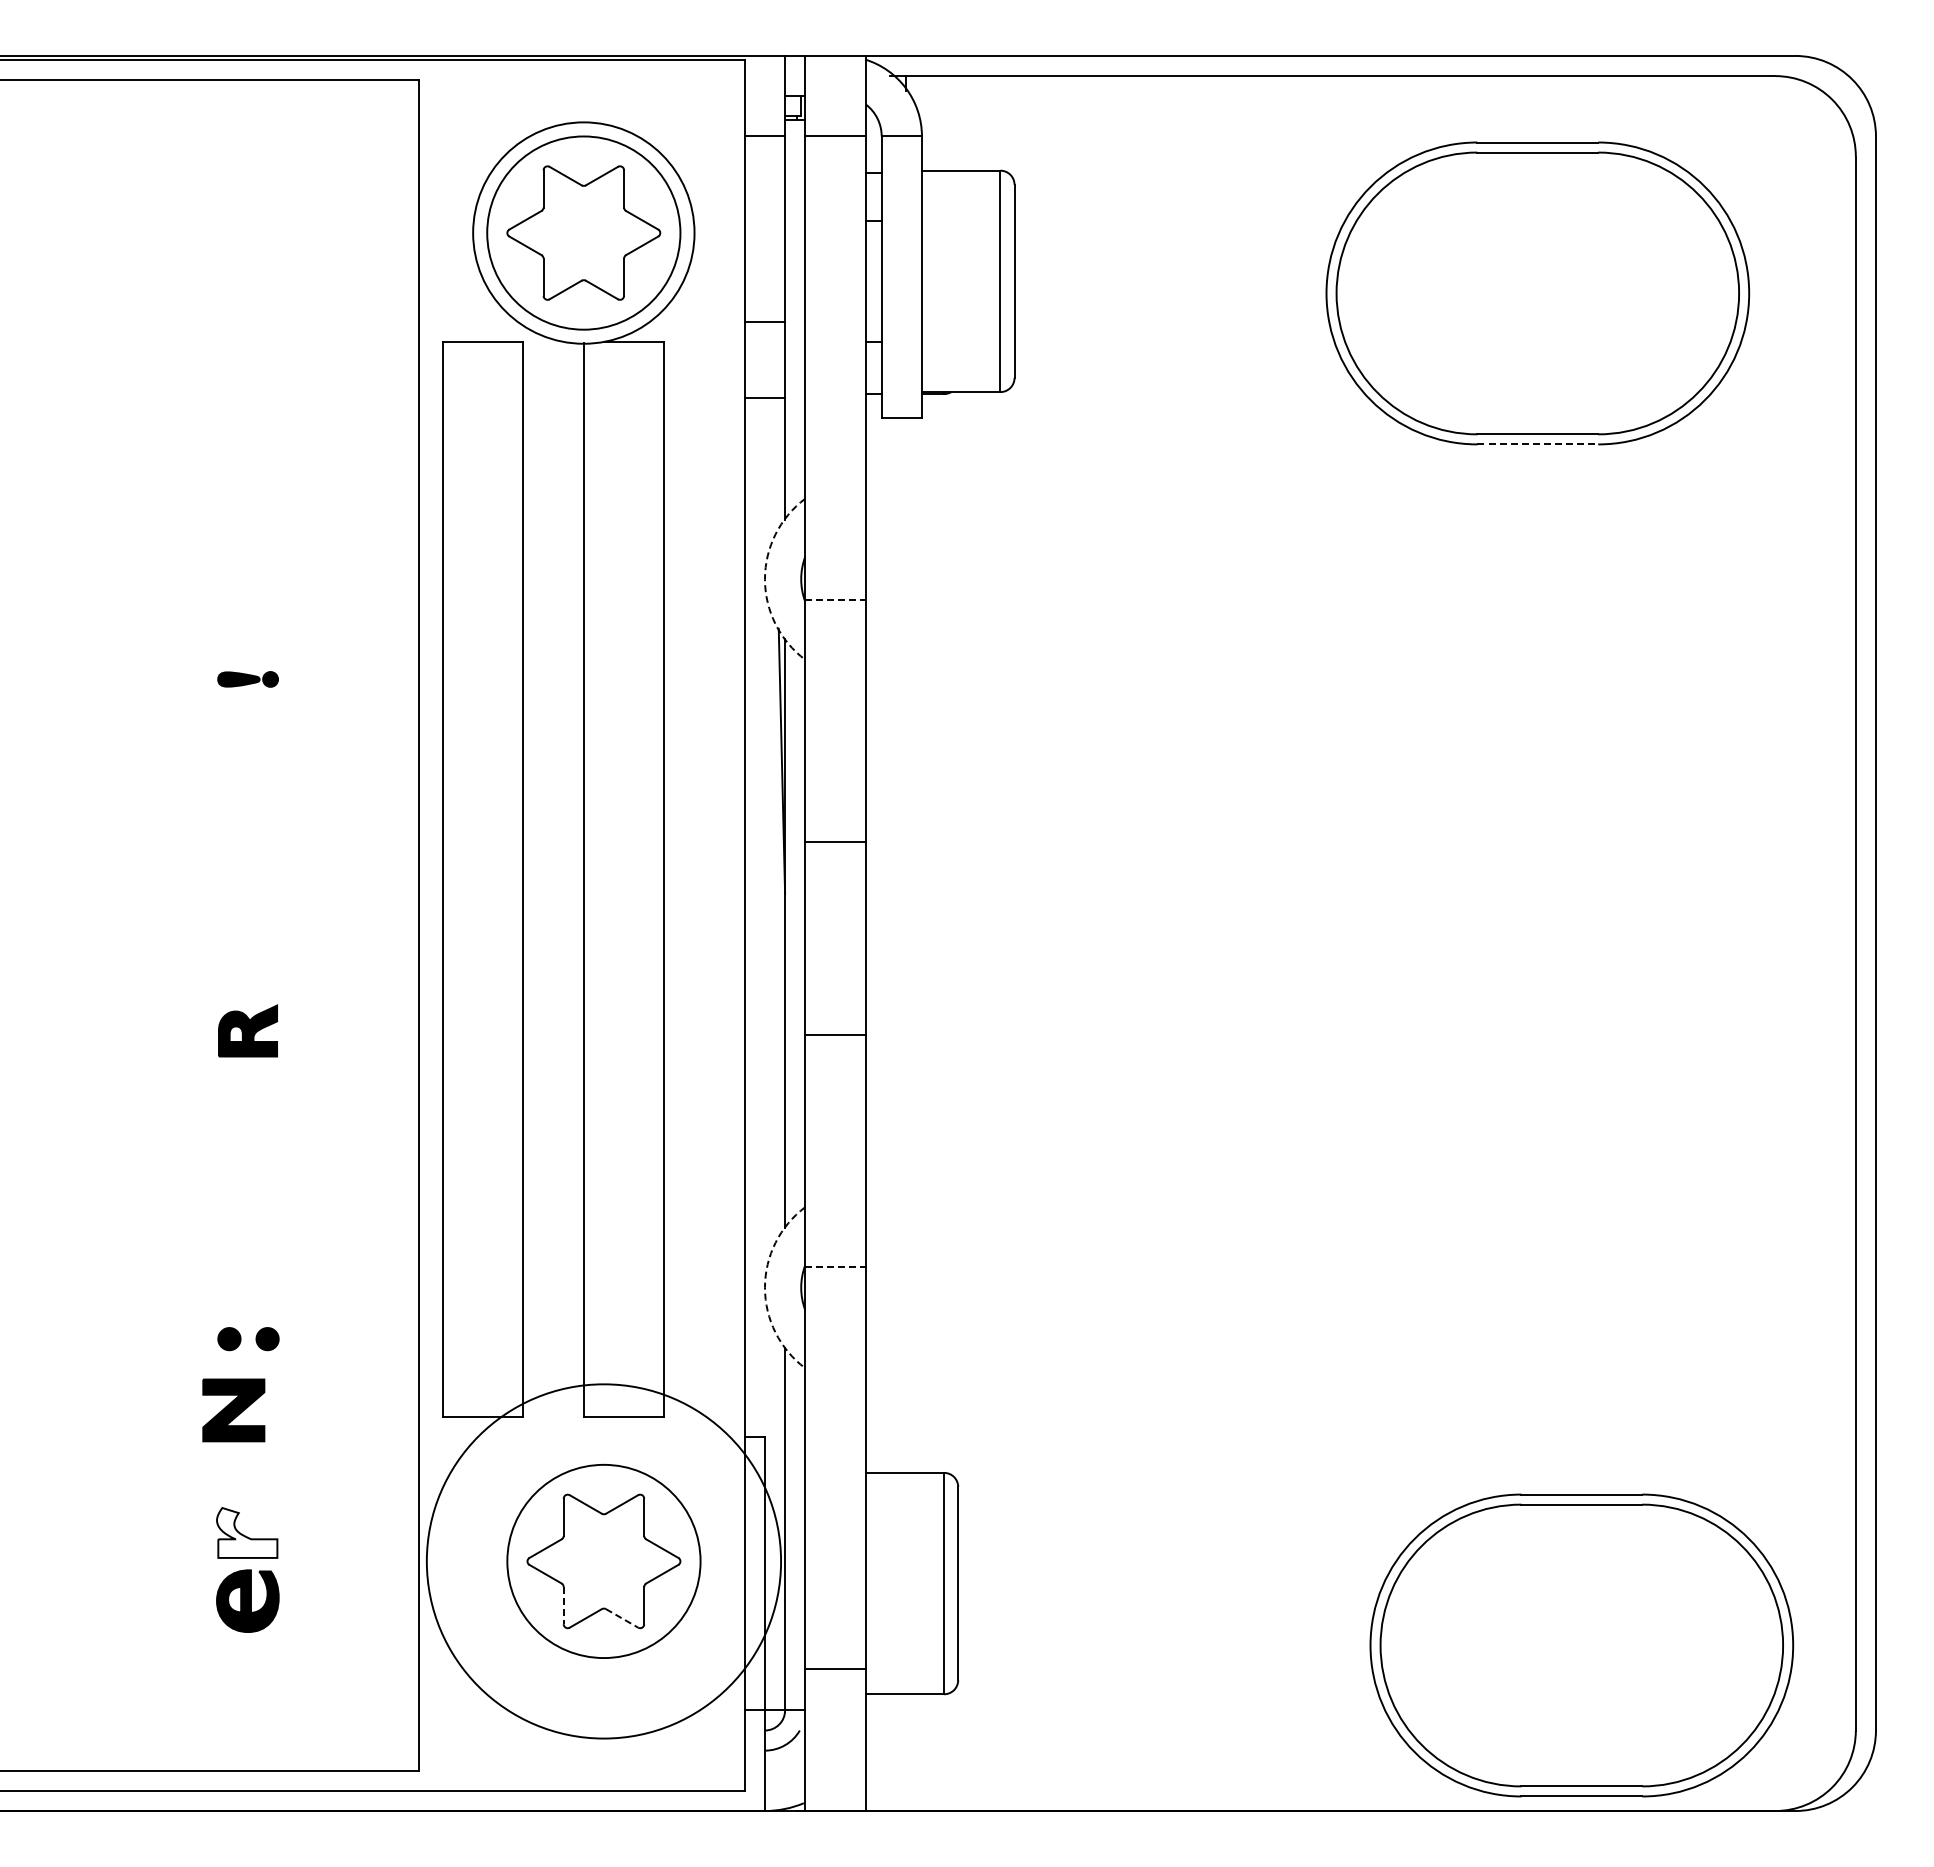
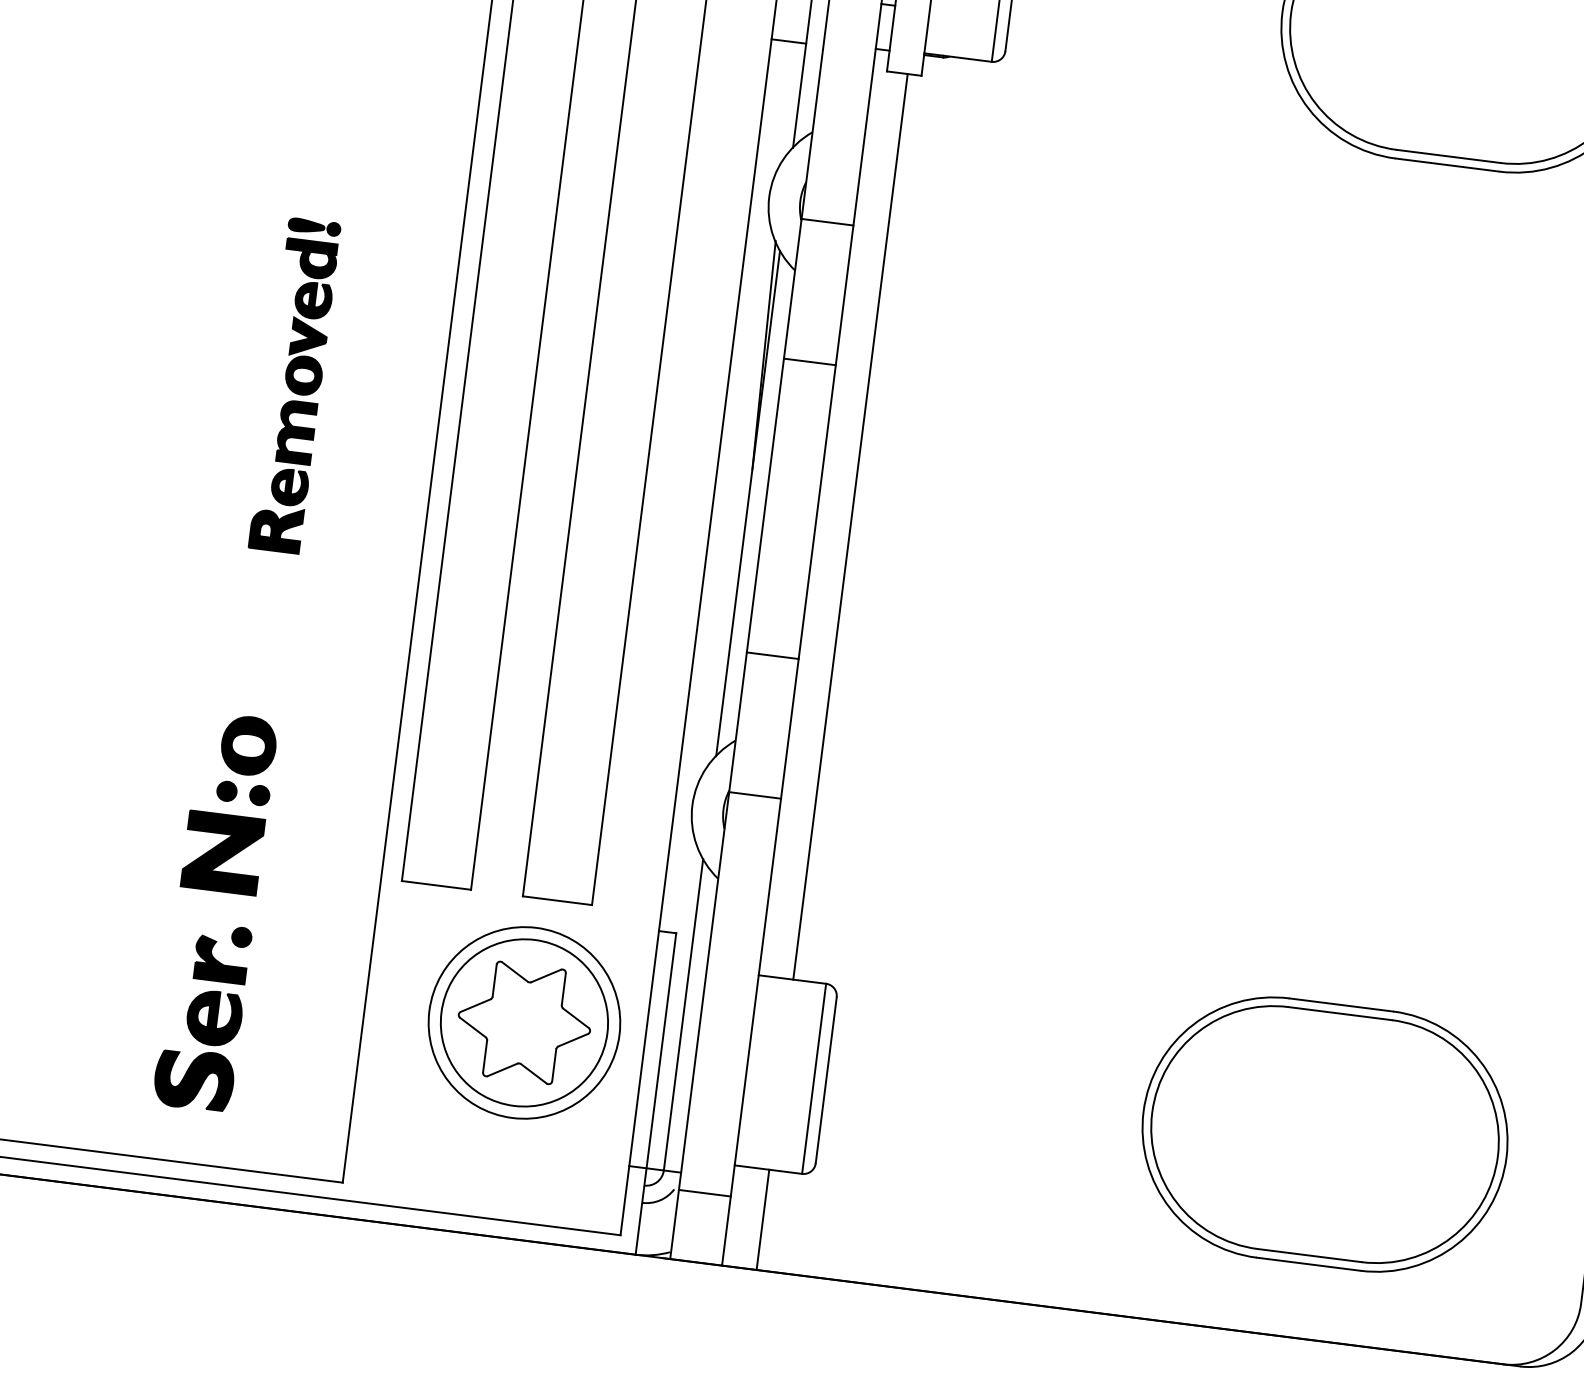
line: (1538, 444) -> (1448, 165), dashed -> solid
arc: (764, 579) -> (768, 197), dashed -> solid
line: (835, 599) -> (827, 222), dashed -> solid
line: (835, 842) -> (809, 362), moved
part: (248, 848) -> (296, 372), added
line: (905, 945) -> (850, 526), added
line: (835, 1034) -> (772, 655), moved
line: (835, 1267) -> (755, 795), dashed -> solid
part: (247, 1283) -> (248, 745), added
arc: (764, 1287) -> (692, 805), dashed -> solid
part: (233, 1410) -> (222, 853), size x1.43
part: (267, 1504) -> (241, 937), added
fill: (247, 1532) -> (221, 959), added
circle: (603, 1561) -> (524, 1022), size x0.62
line: (563, 1605) -> (484, 1056), dashed -> solid
line: (622, 1618) -> (534, 1073), dashed -> solid
part: (1581, 1645) -> (1324, 1134), moved
line: (835, 1668) -> (704, 1193), moved
part: (233, 1674) -> (194, 1079), added
line: (905, 1752) -> (762, 1219), added

